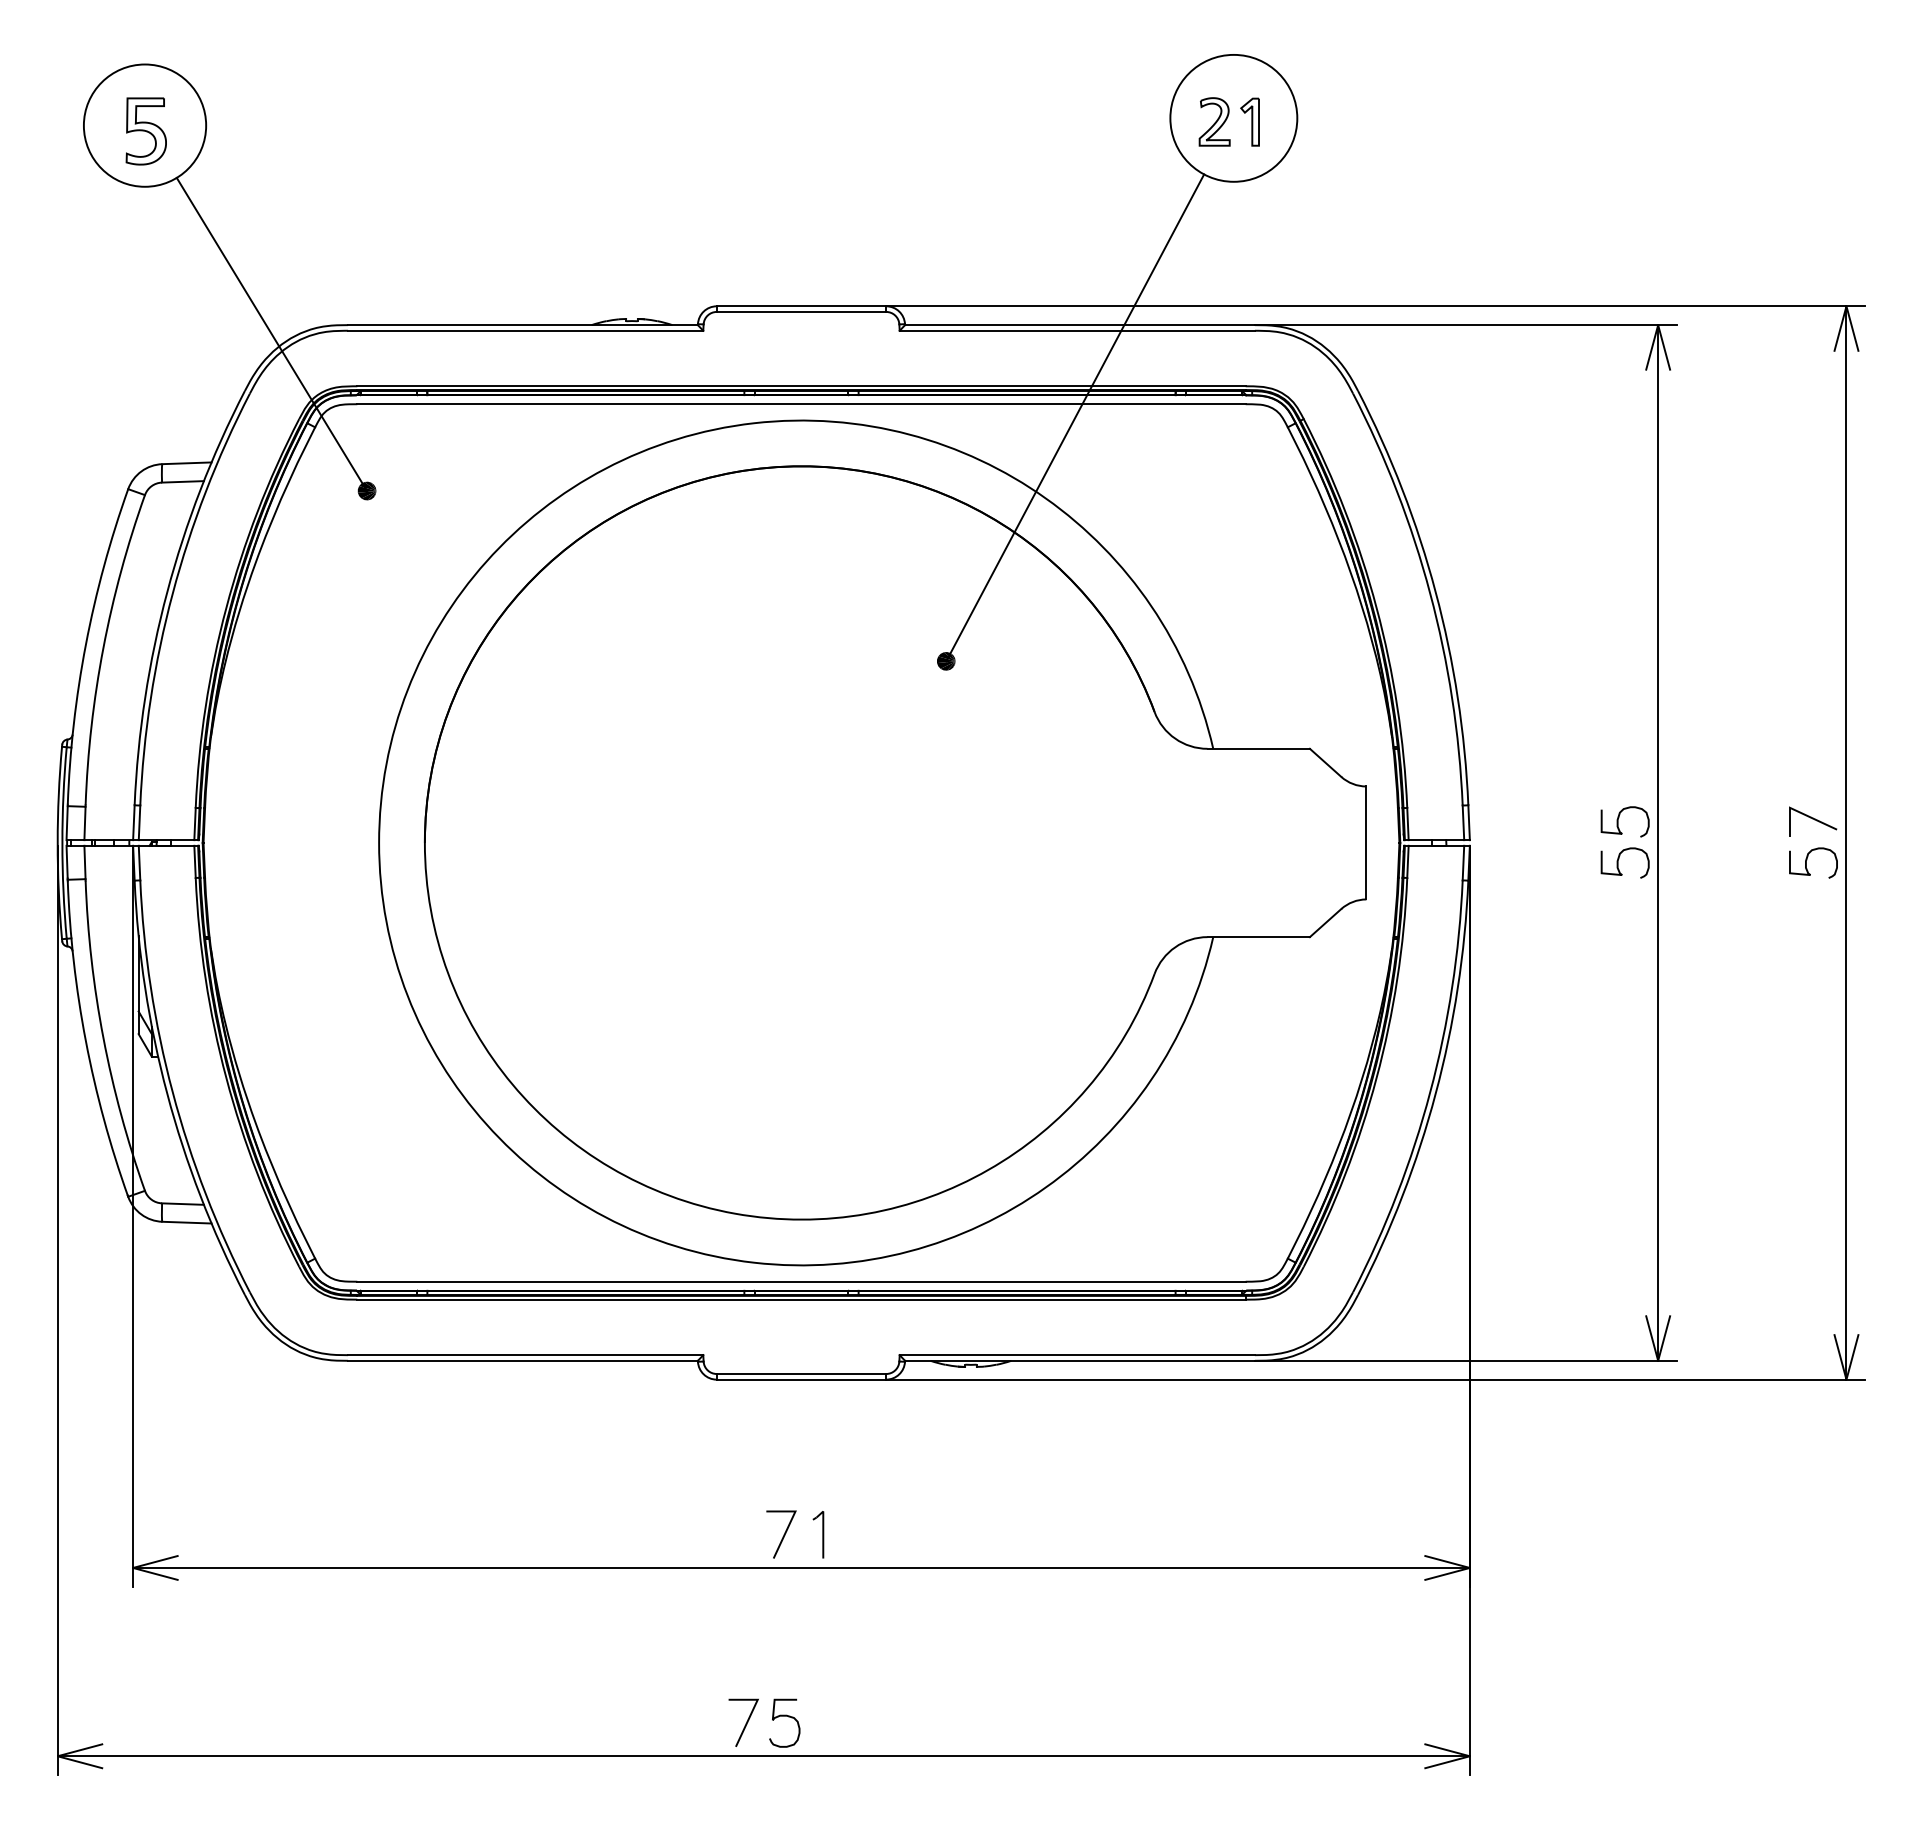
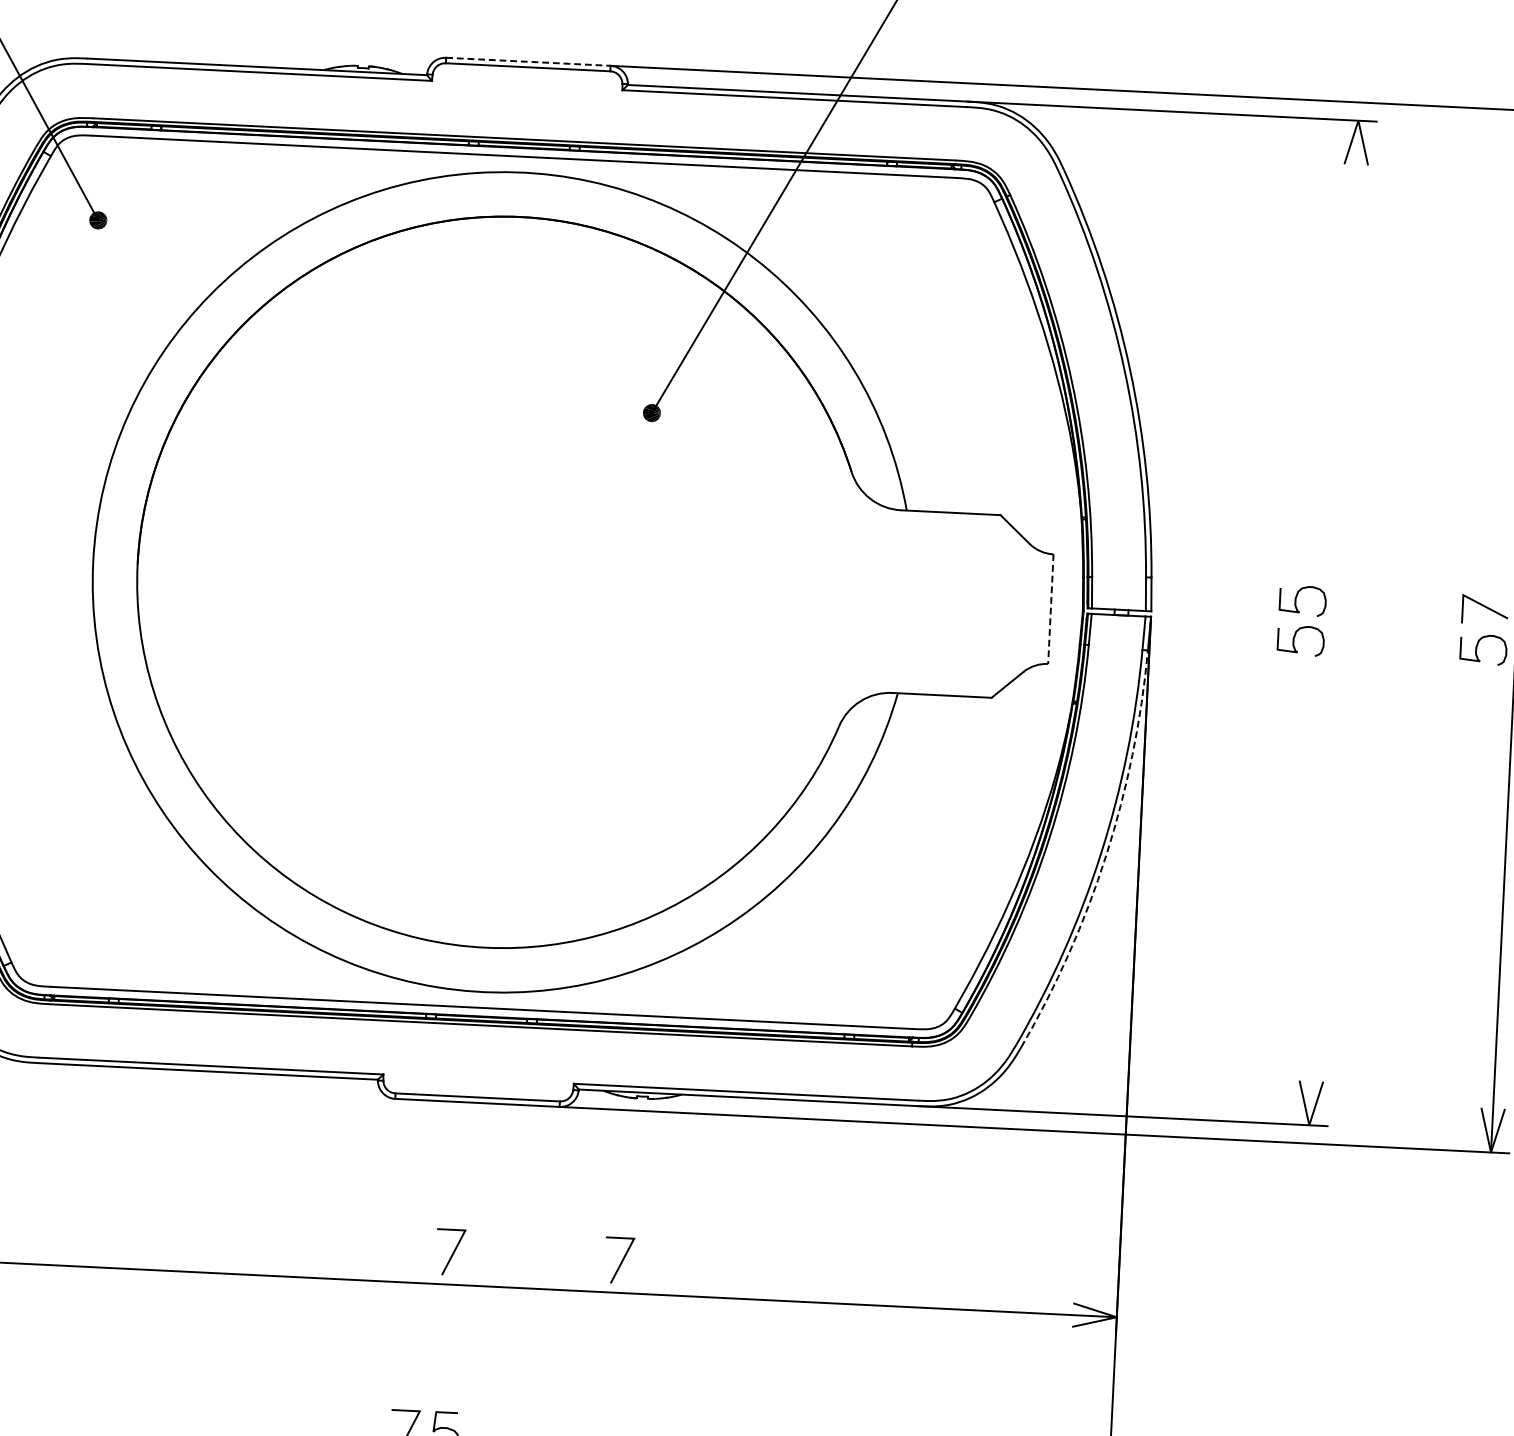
line: (801, 306) -> (528, 62), solid -> dashed
line: (1658, 842) -> (1334, 622), removed
line: (1366, 843) -> (1050, 609), solid -> dashed
arc: (1435, 1093) -> (1105, 855), solid -> dashed
part: (818, 1534) -> (486, 1253), removed
line: (957, 1534) -> (621, 1260), added

